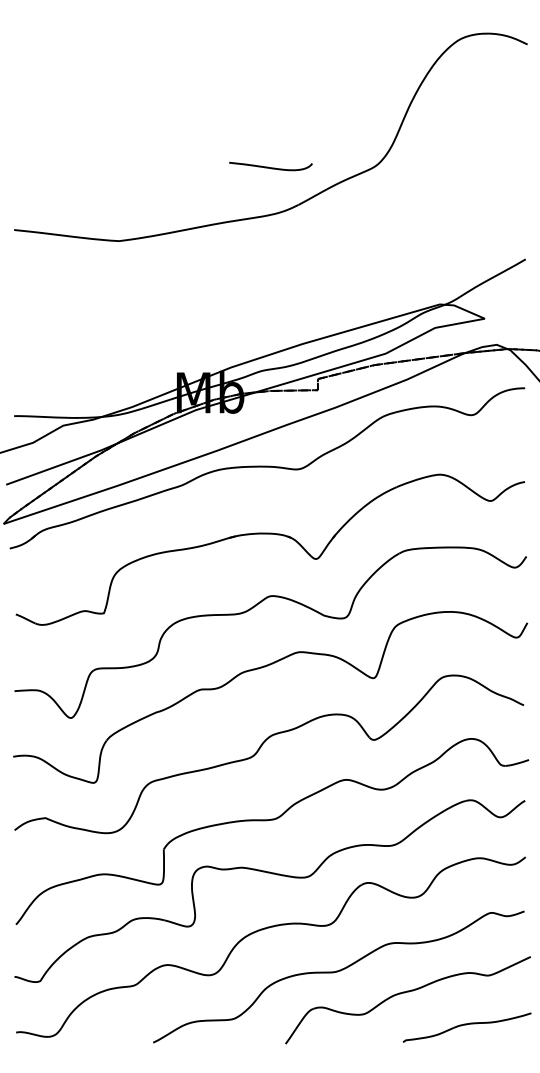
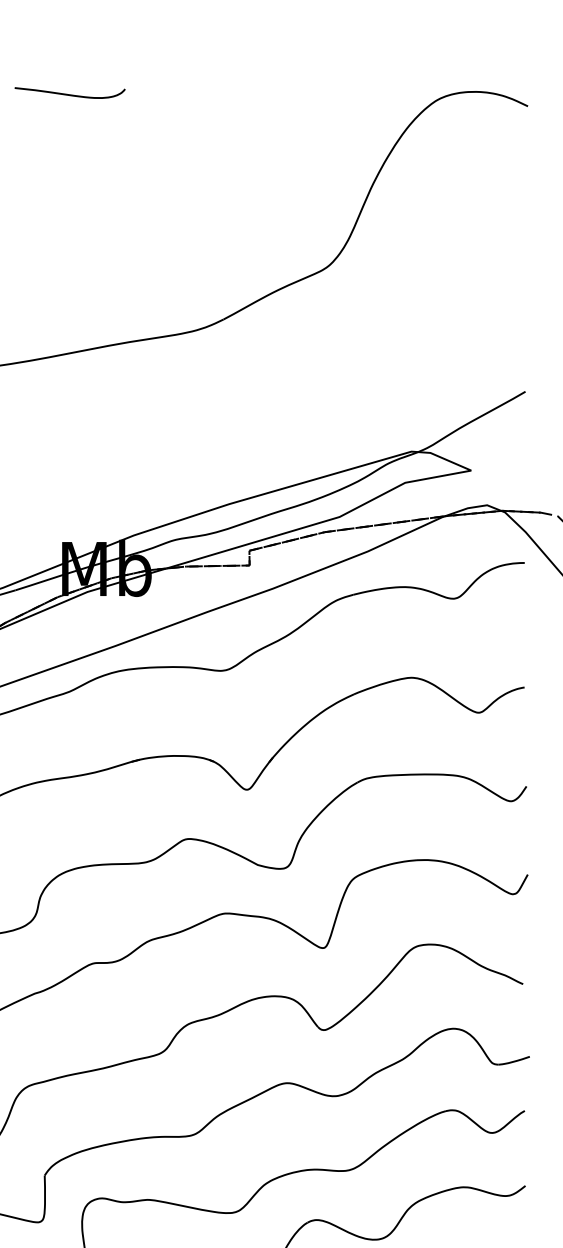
curve: (270, 167) -> (69, 94), moved

